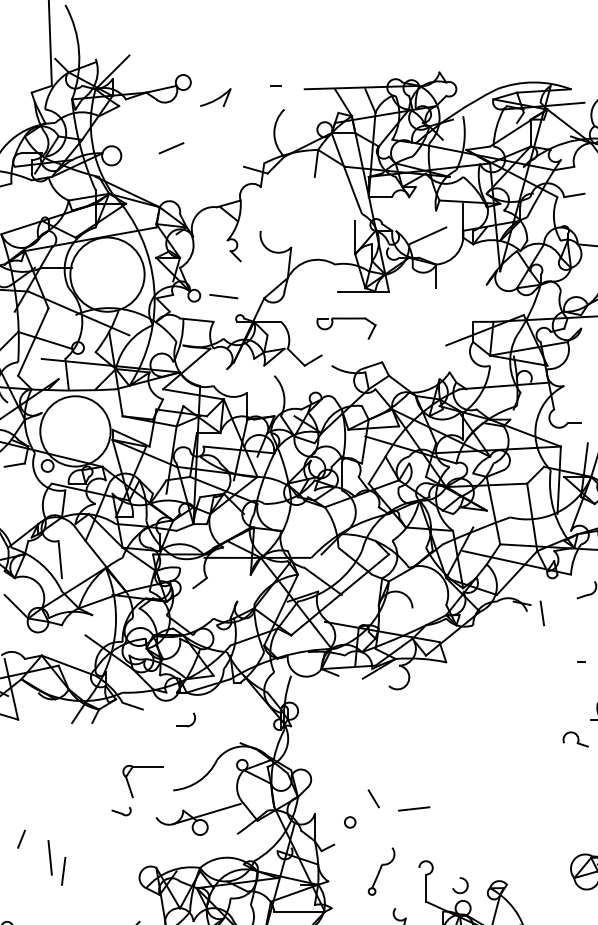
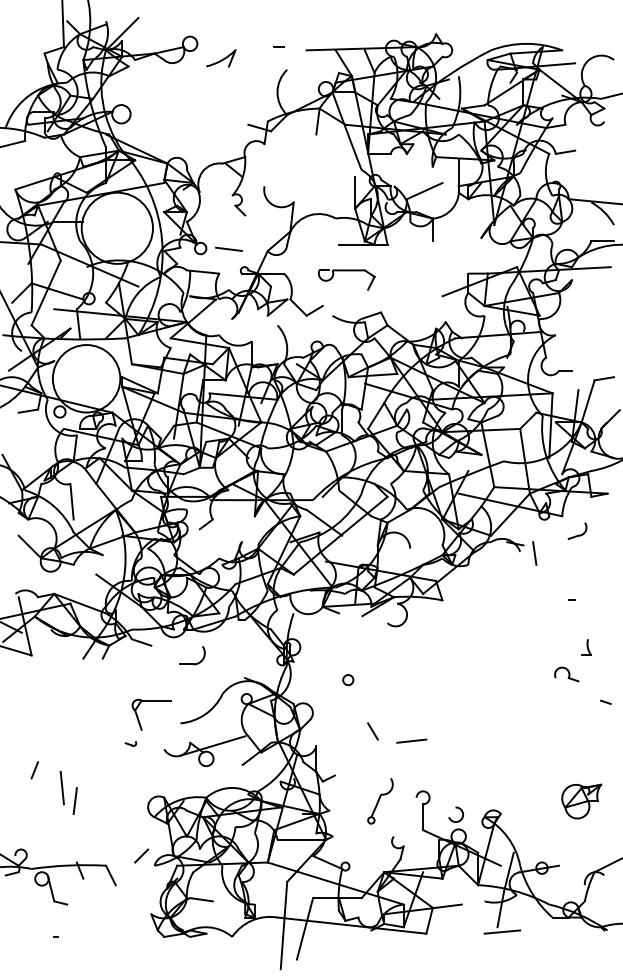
line: (171, 147) -> (178, 106), removed
part: (185, 719) -> (192, 655), size x1.4
part: (121, 811) -> (130, 743), size x0.6
circle: (350, 822) -> (348, 680), moved

